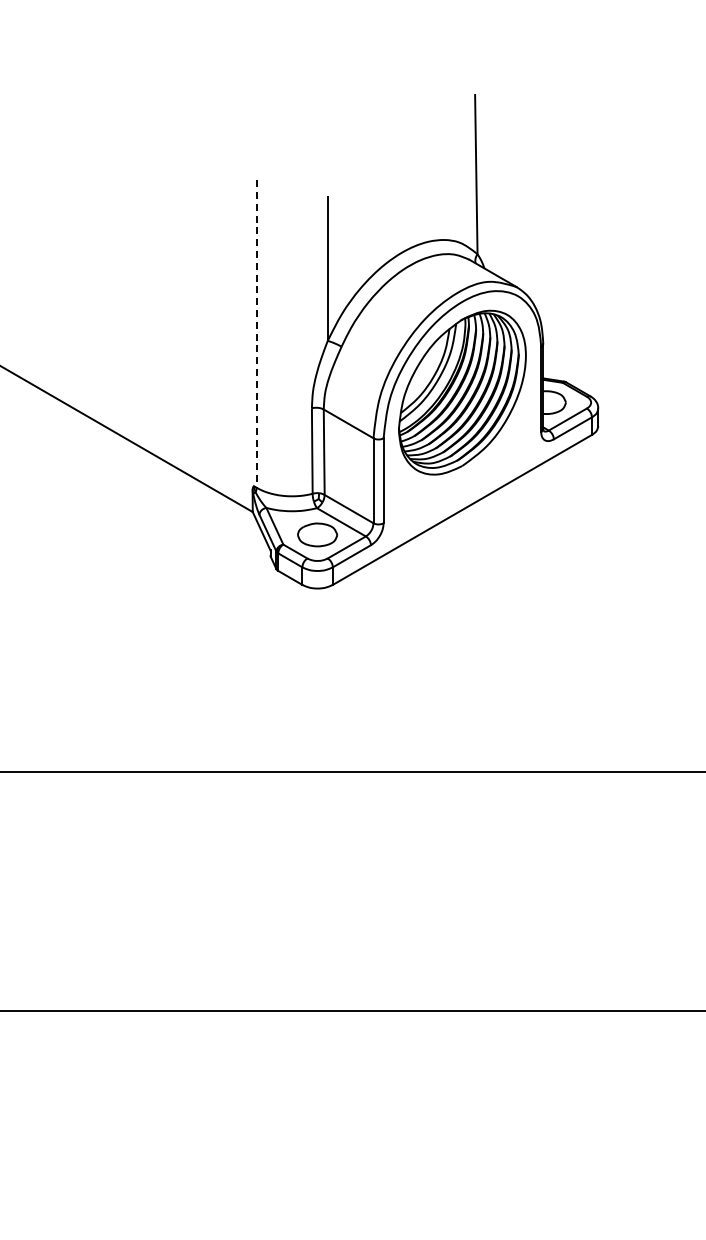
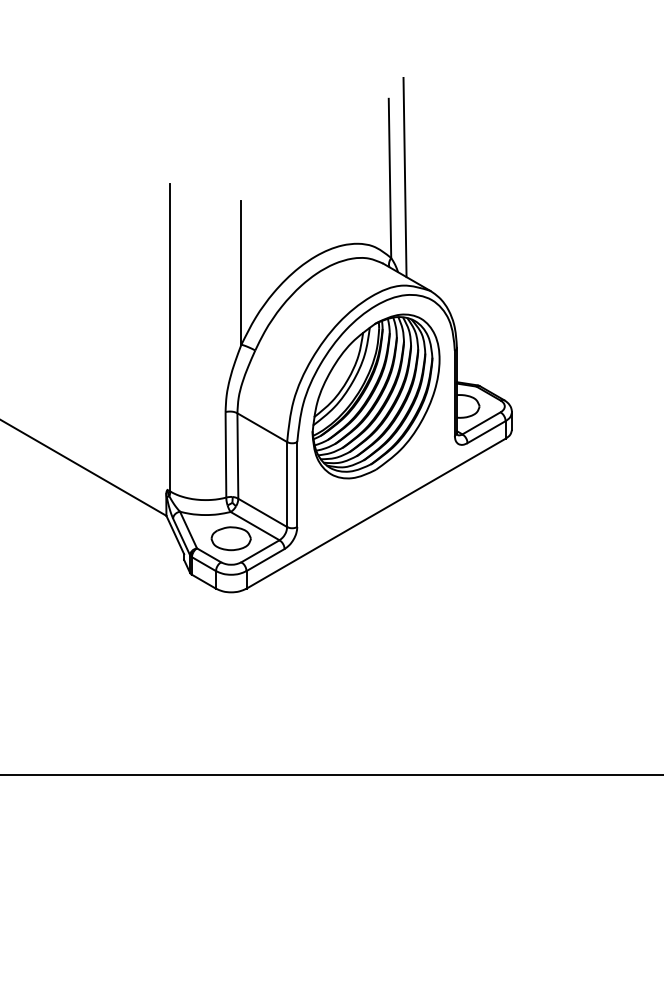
line: (490, 173) -> (404, 177), added
line: (256, 334) -> (170, 338), dashed -> solid

